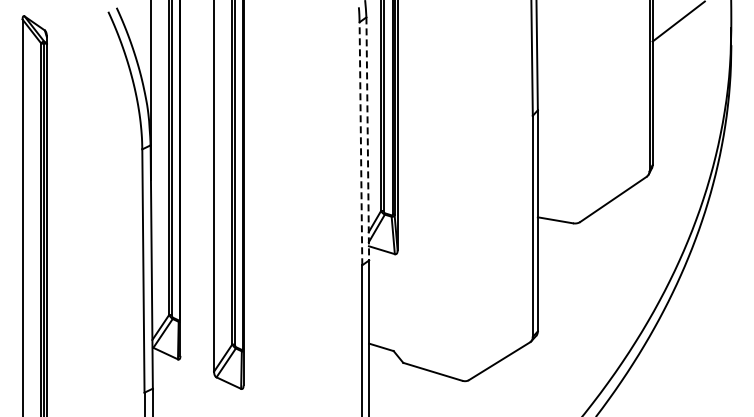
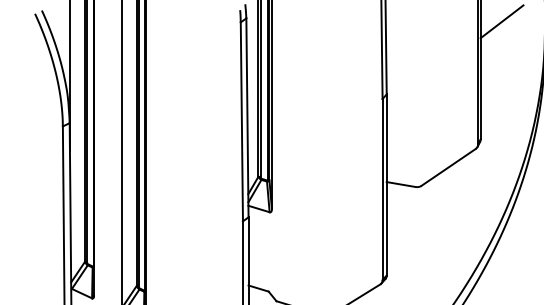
line: (367, 138) -> (247, 117), dashed -> solid
line: (360, 143) -> (241, 121), dashed -> solid

